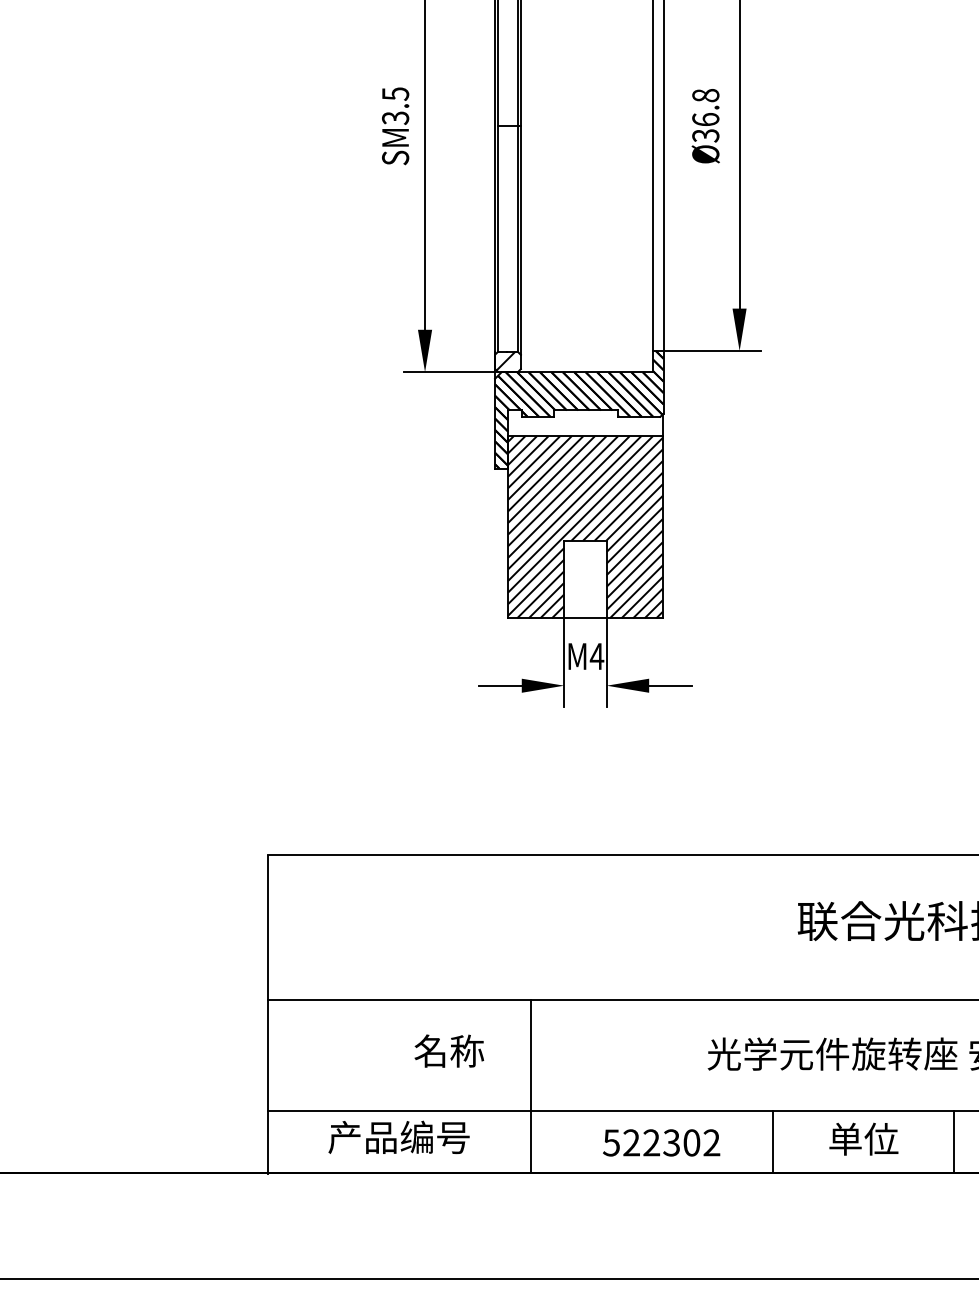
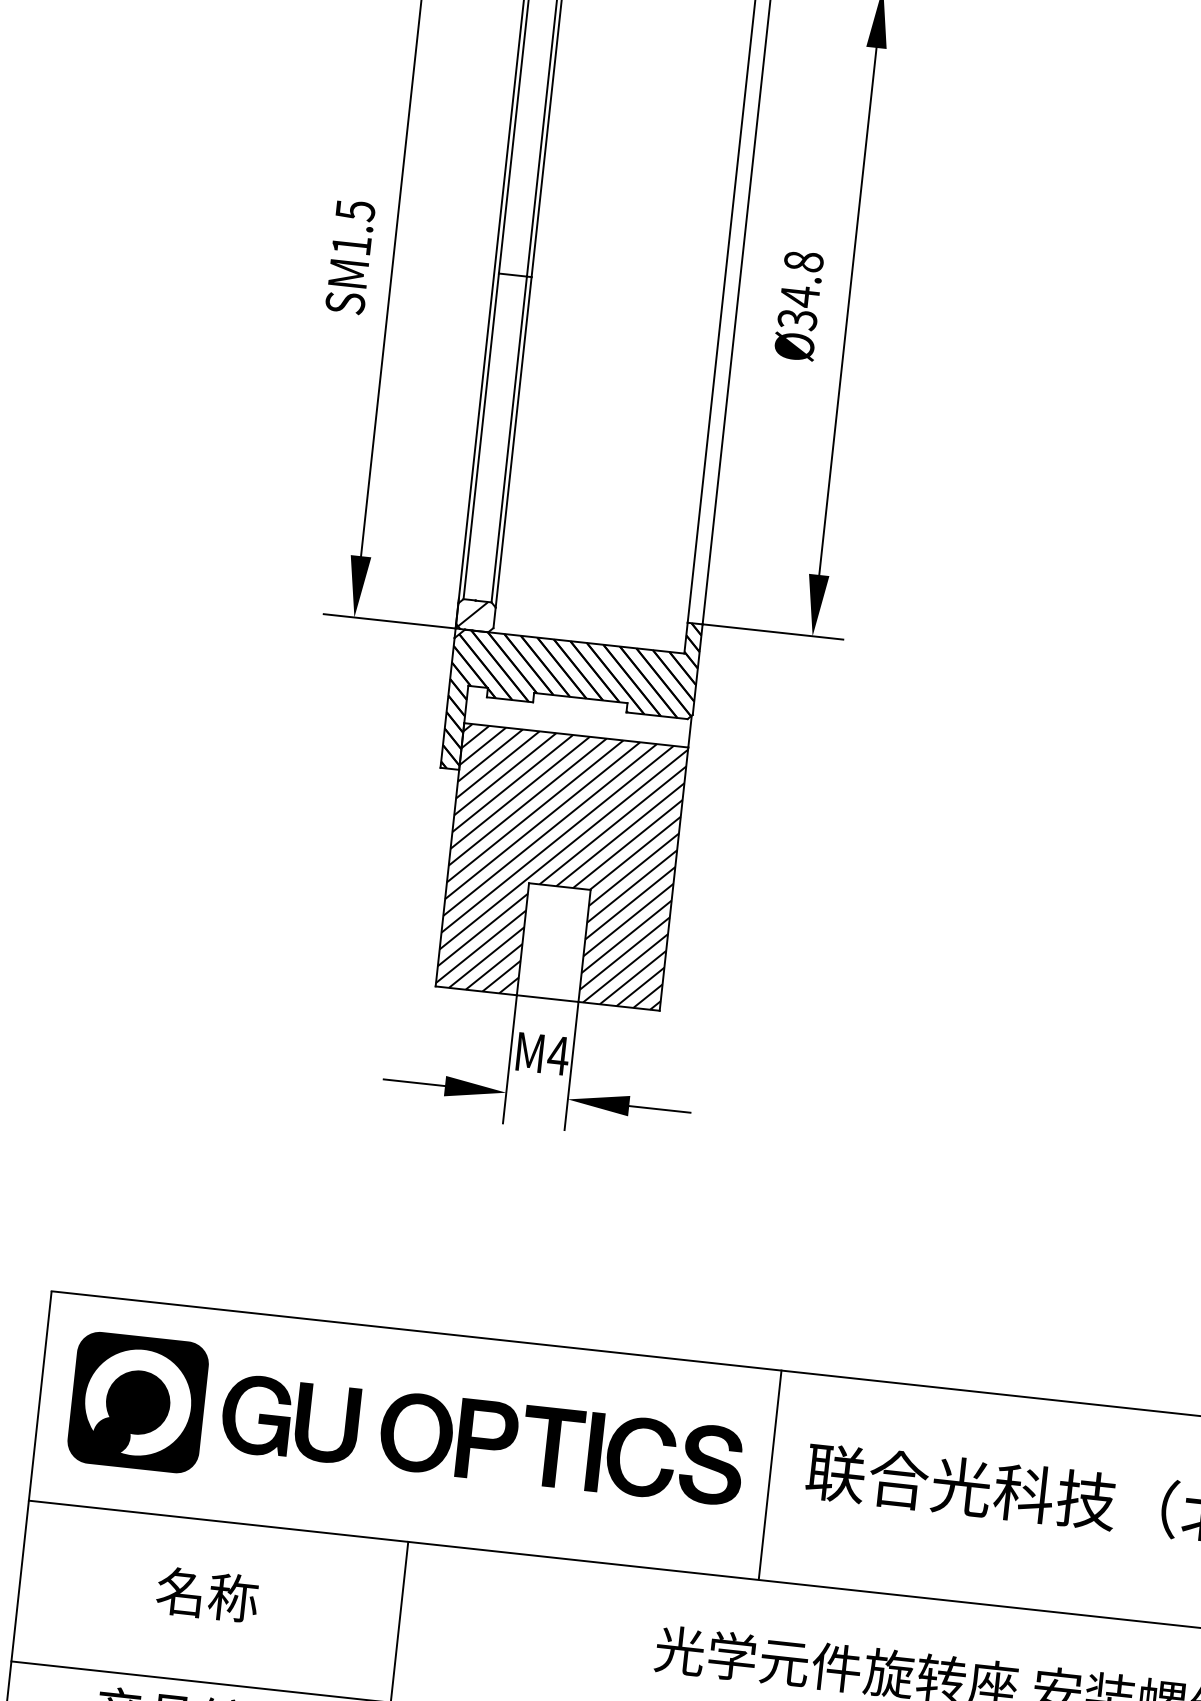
text: (395, 117) -> (351, 244), SM3 -> SM1
text: (705, 119) -> (799, 296), Ø36.8 -> Ø34.8
part: (521, 924) -> (407, 1431), added
line: (772, 926) -> (769, 1473), added
text: (449, 1050) -> (207, 1594), moved

